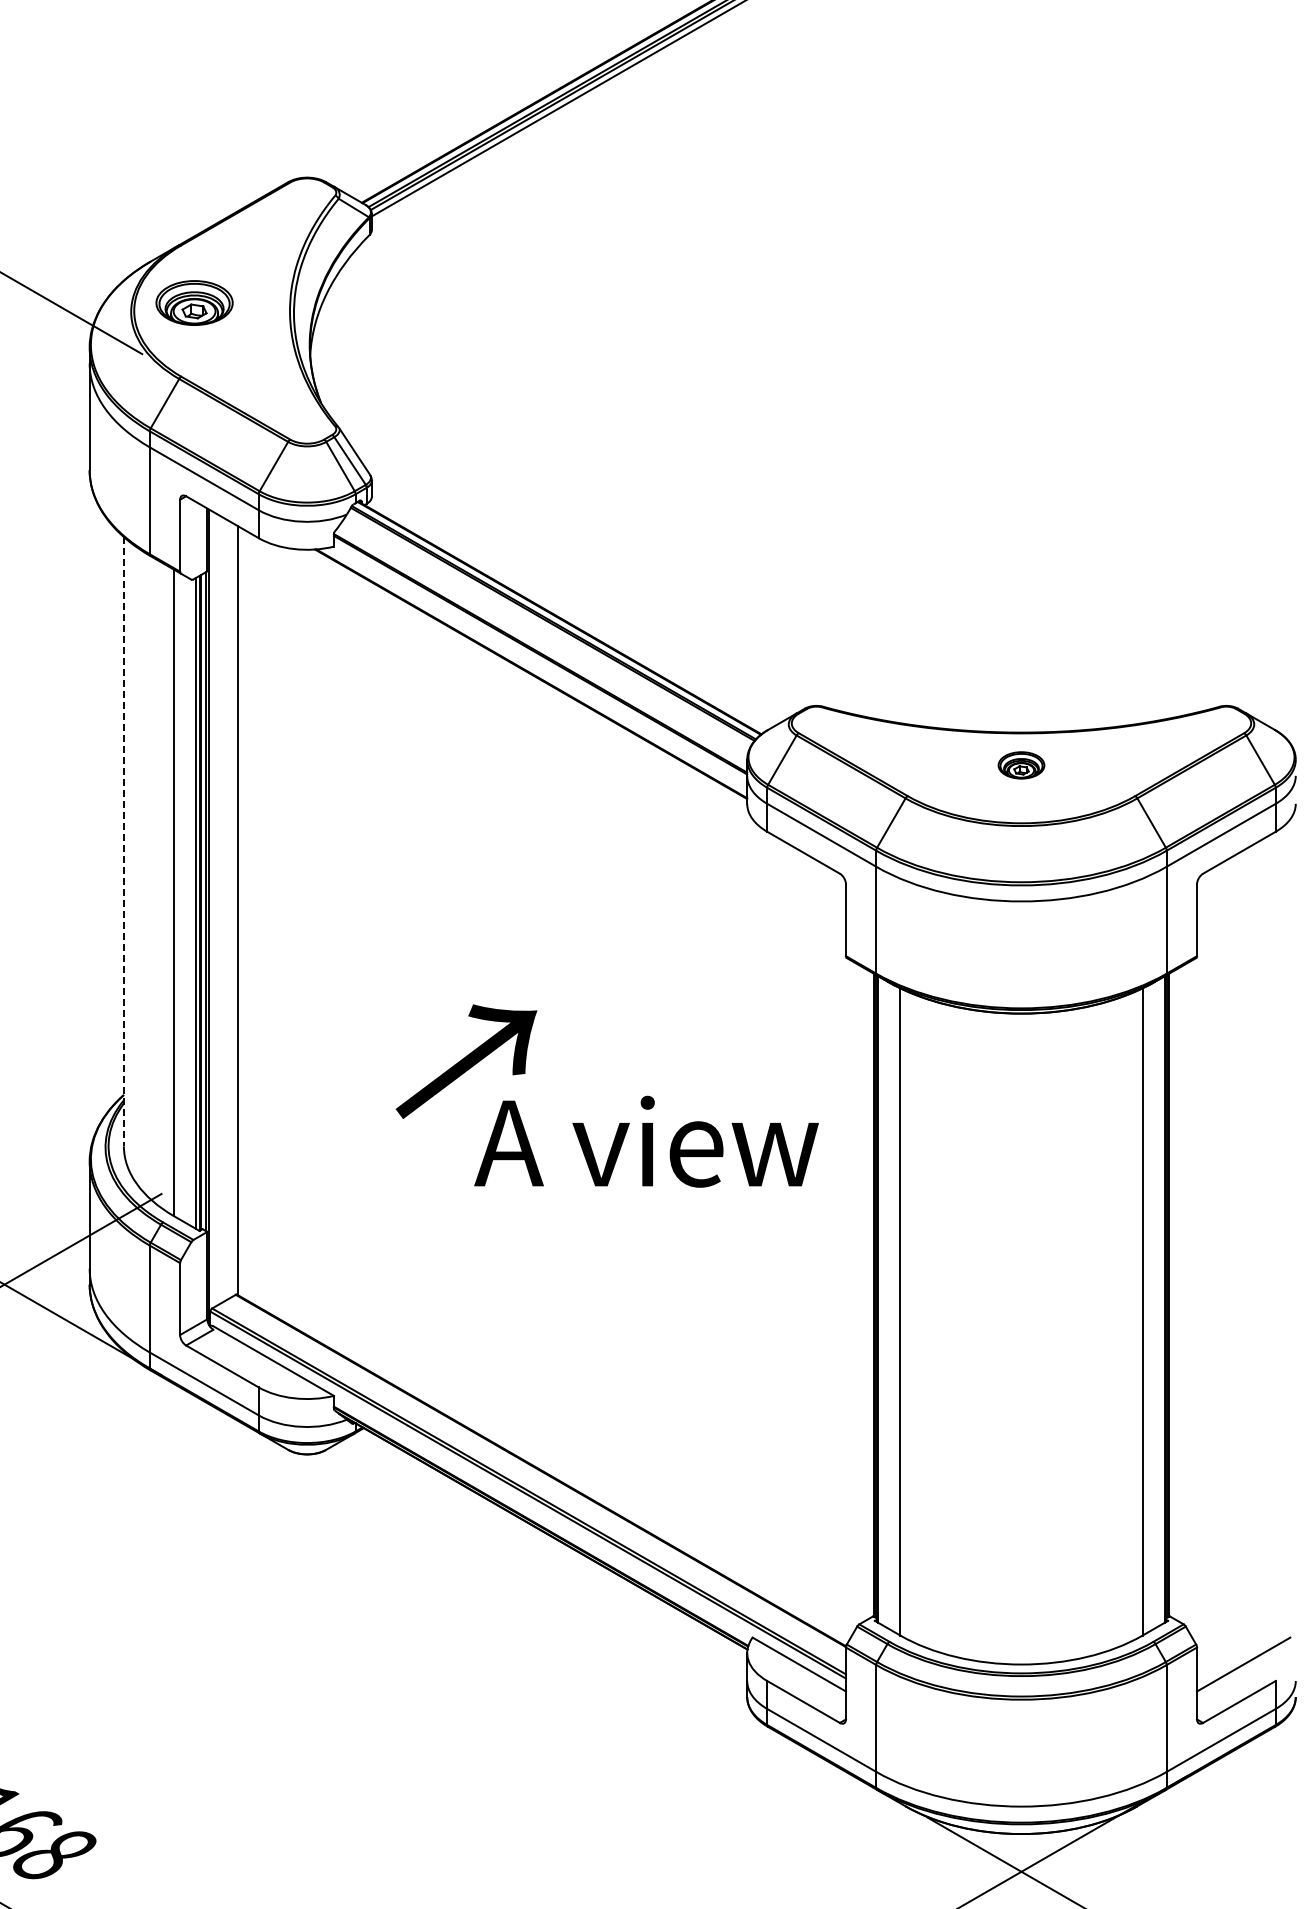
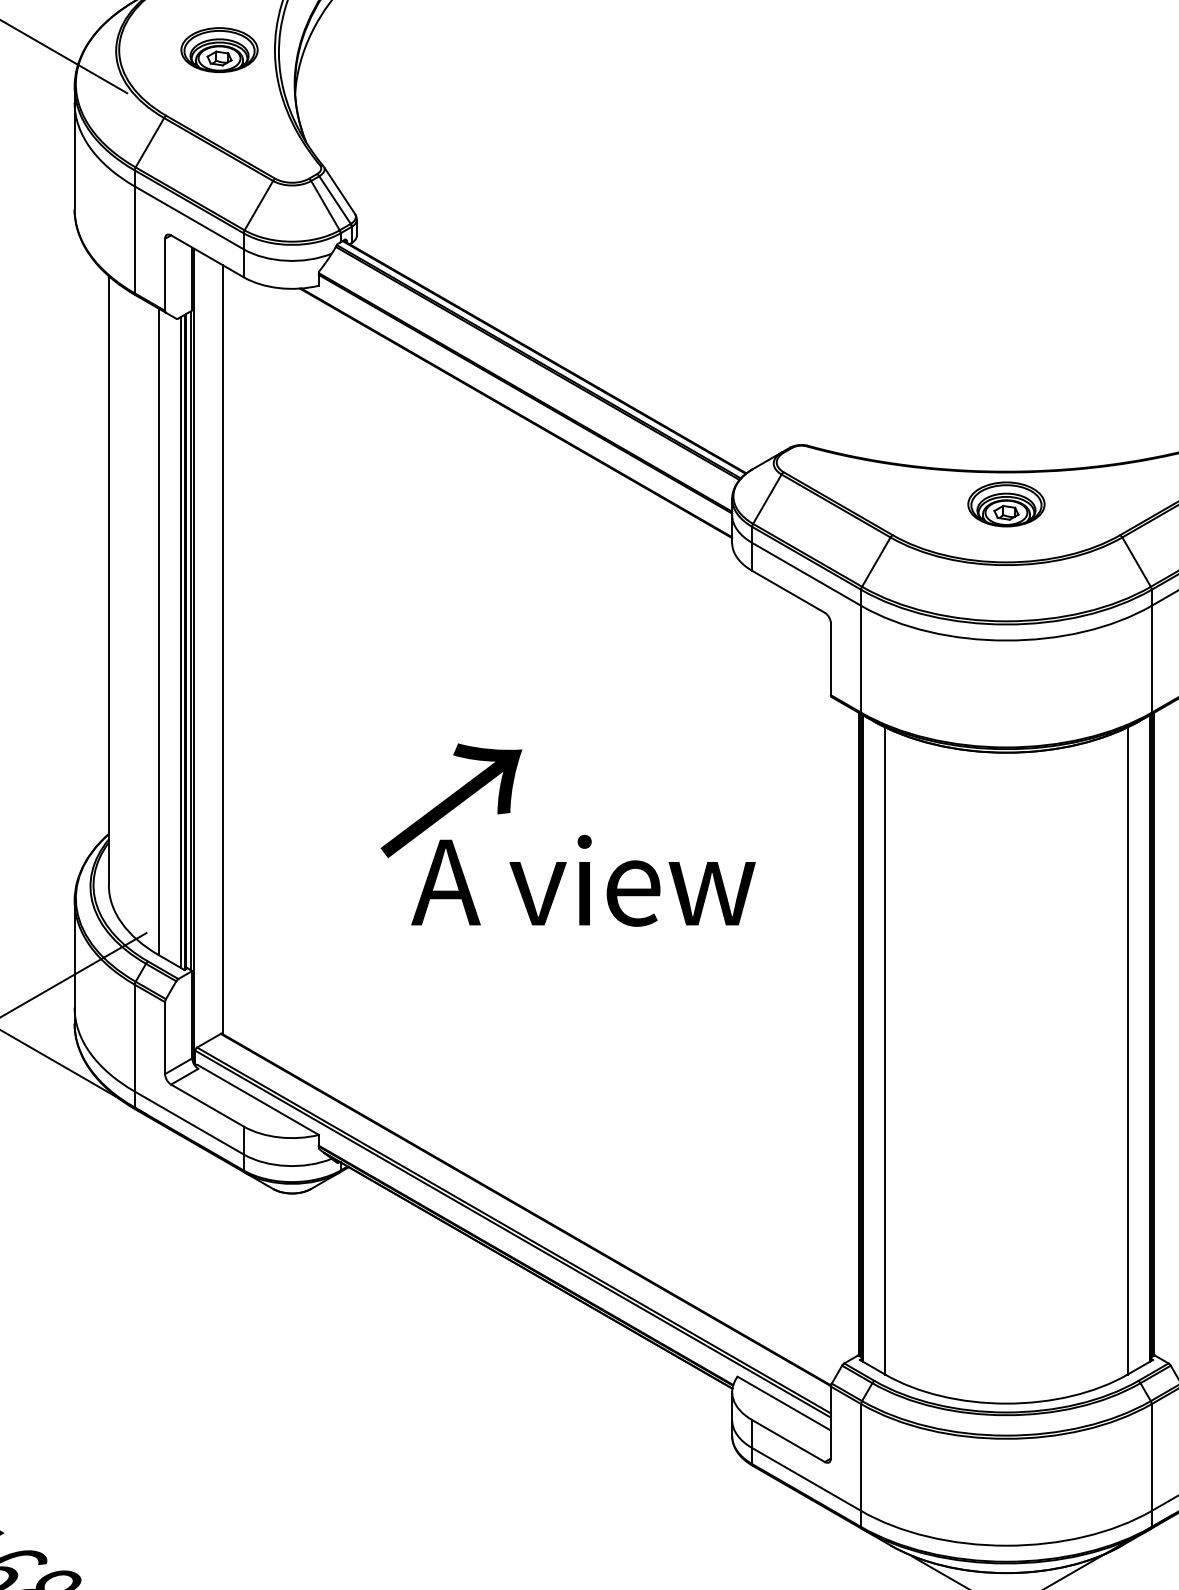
part: (194, 302) -> (219, 49), moved
part: (1021, 765) -> (1006, 504), size x1.67
line: (123, 841) -> (108, 580), dashed -> solid
text: (646, 1141) -> (583, 880), moved

